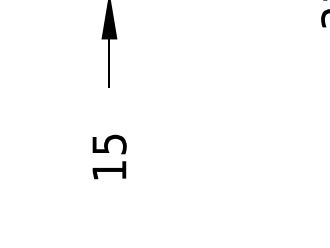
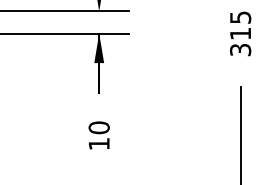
text: (108, 143) -> (98, 127), 15 -> 10

